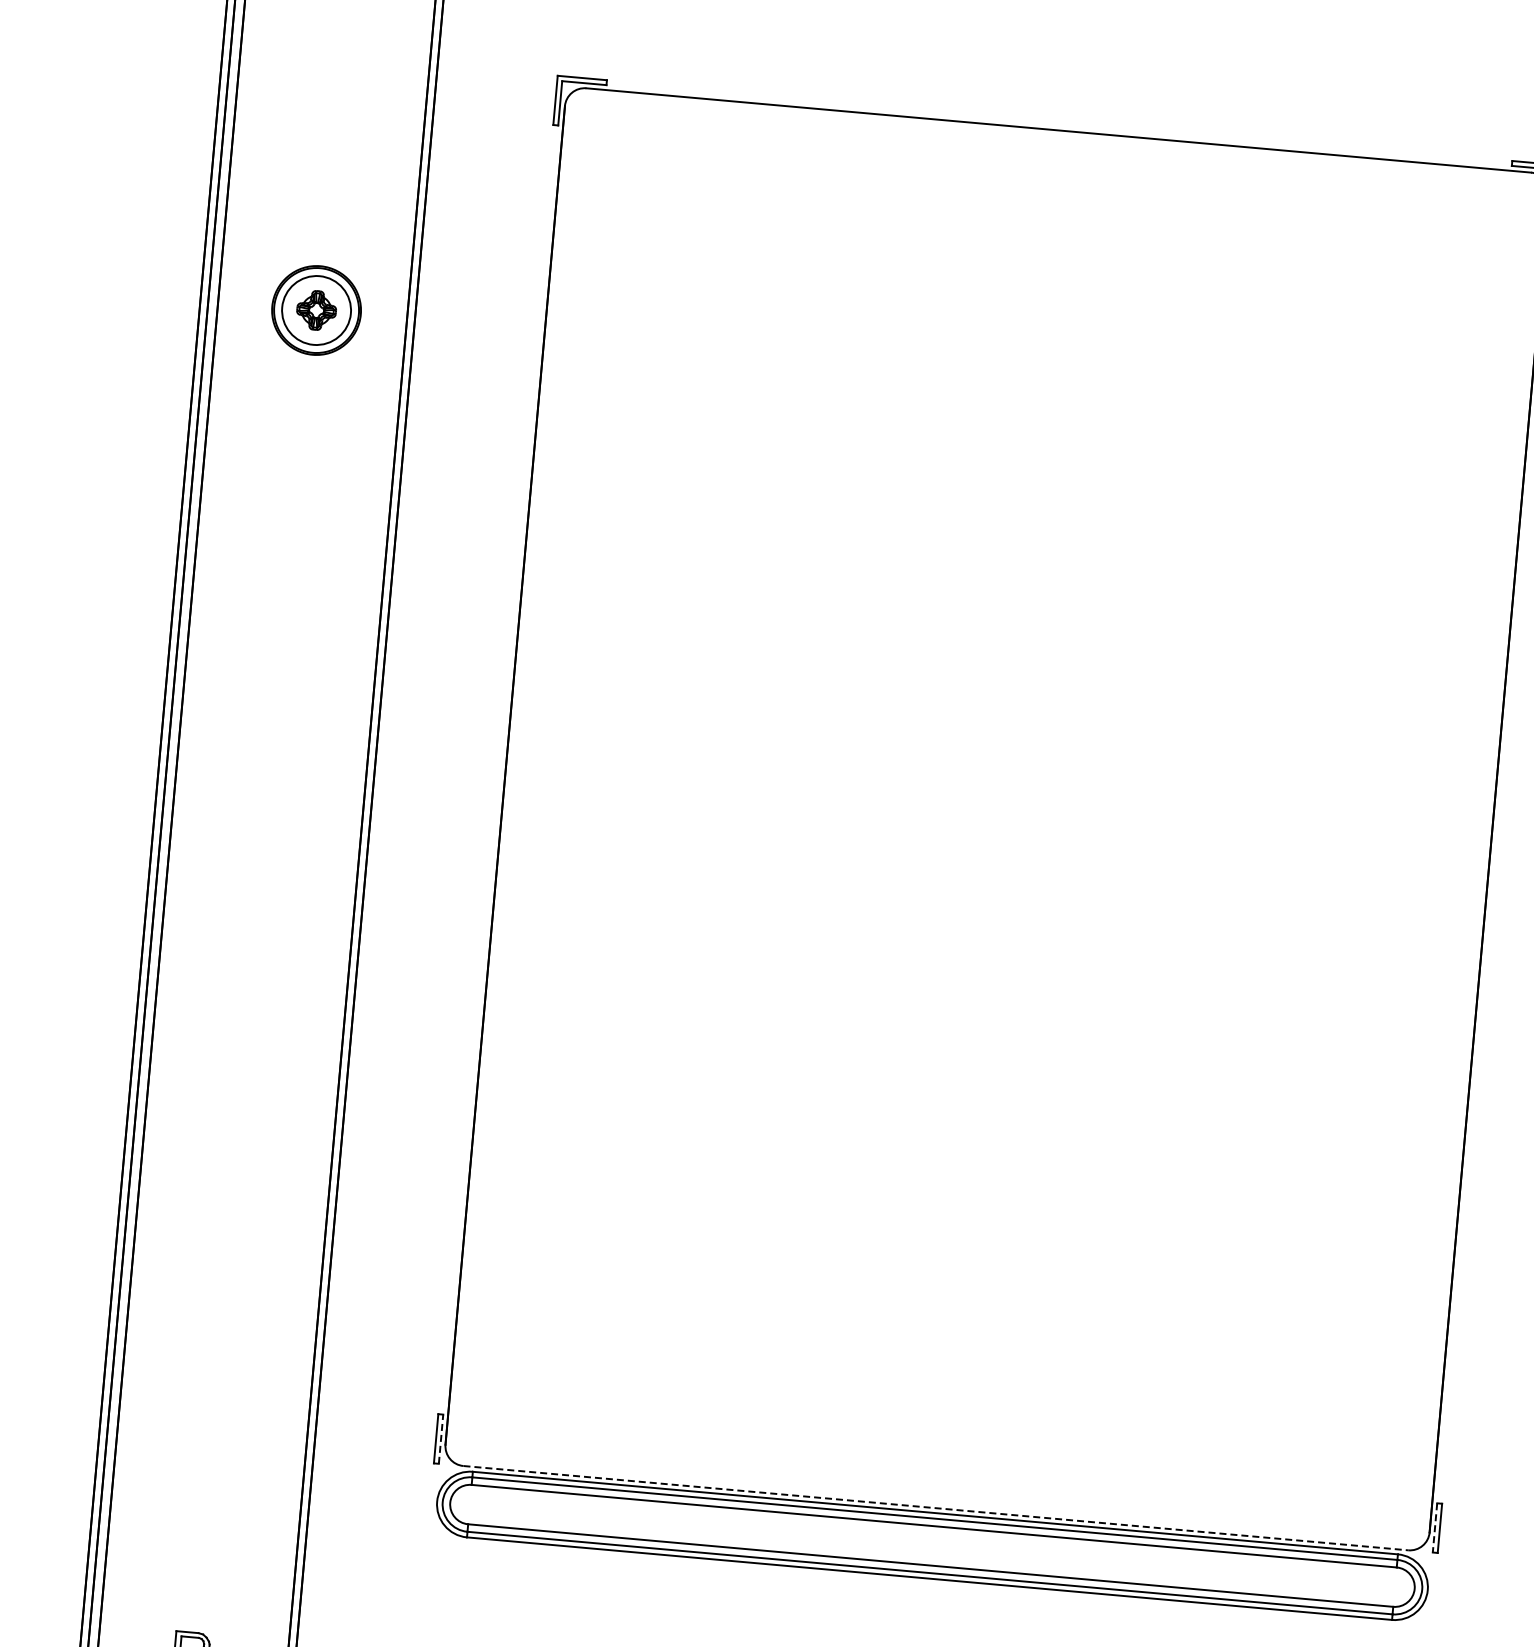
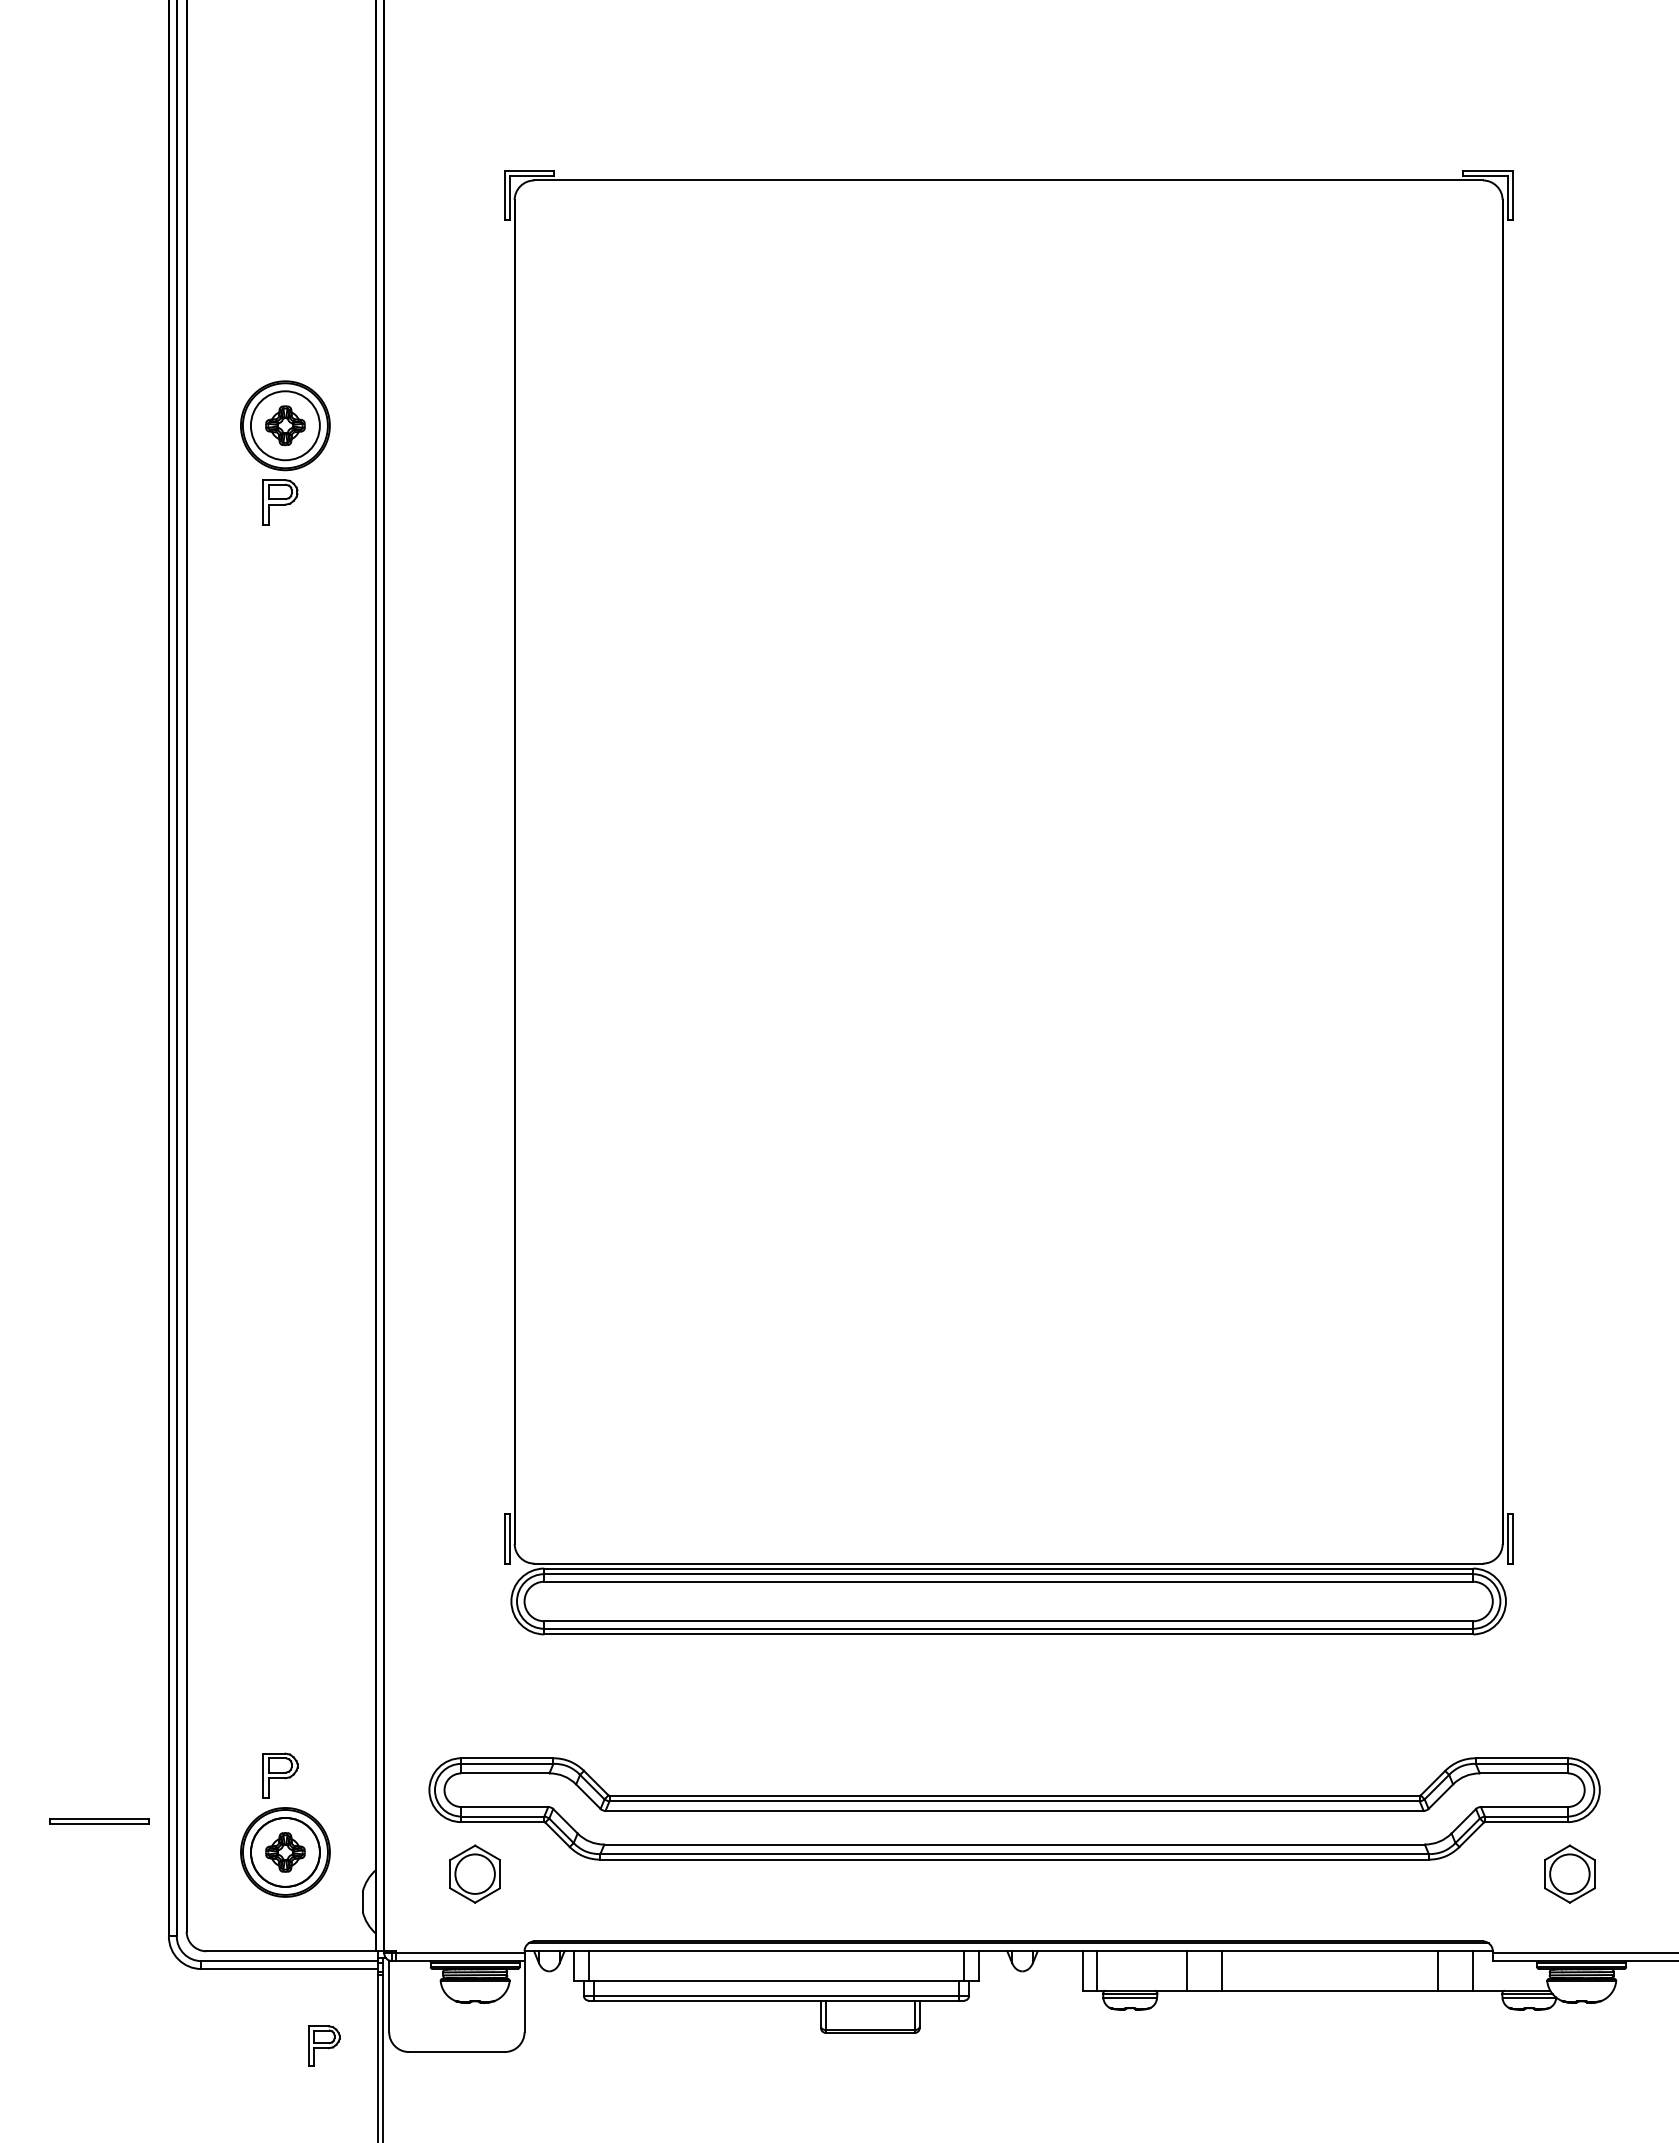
part: (304, 386) -> (280, 502), added
line: (440, 1438) -> (509, 1538), dashed -> solid
line: (936, 1508) -> (1009, 1563), dashed -> solid
line: (1434, 1527) -> (1507, 1538), dashed -> solid

